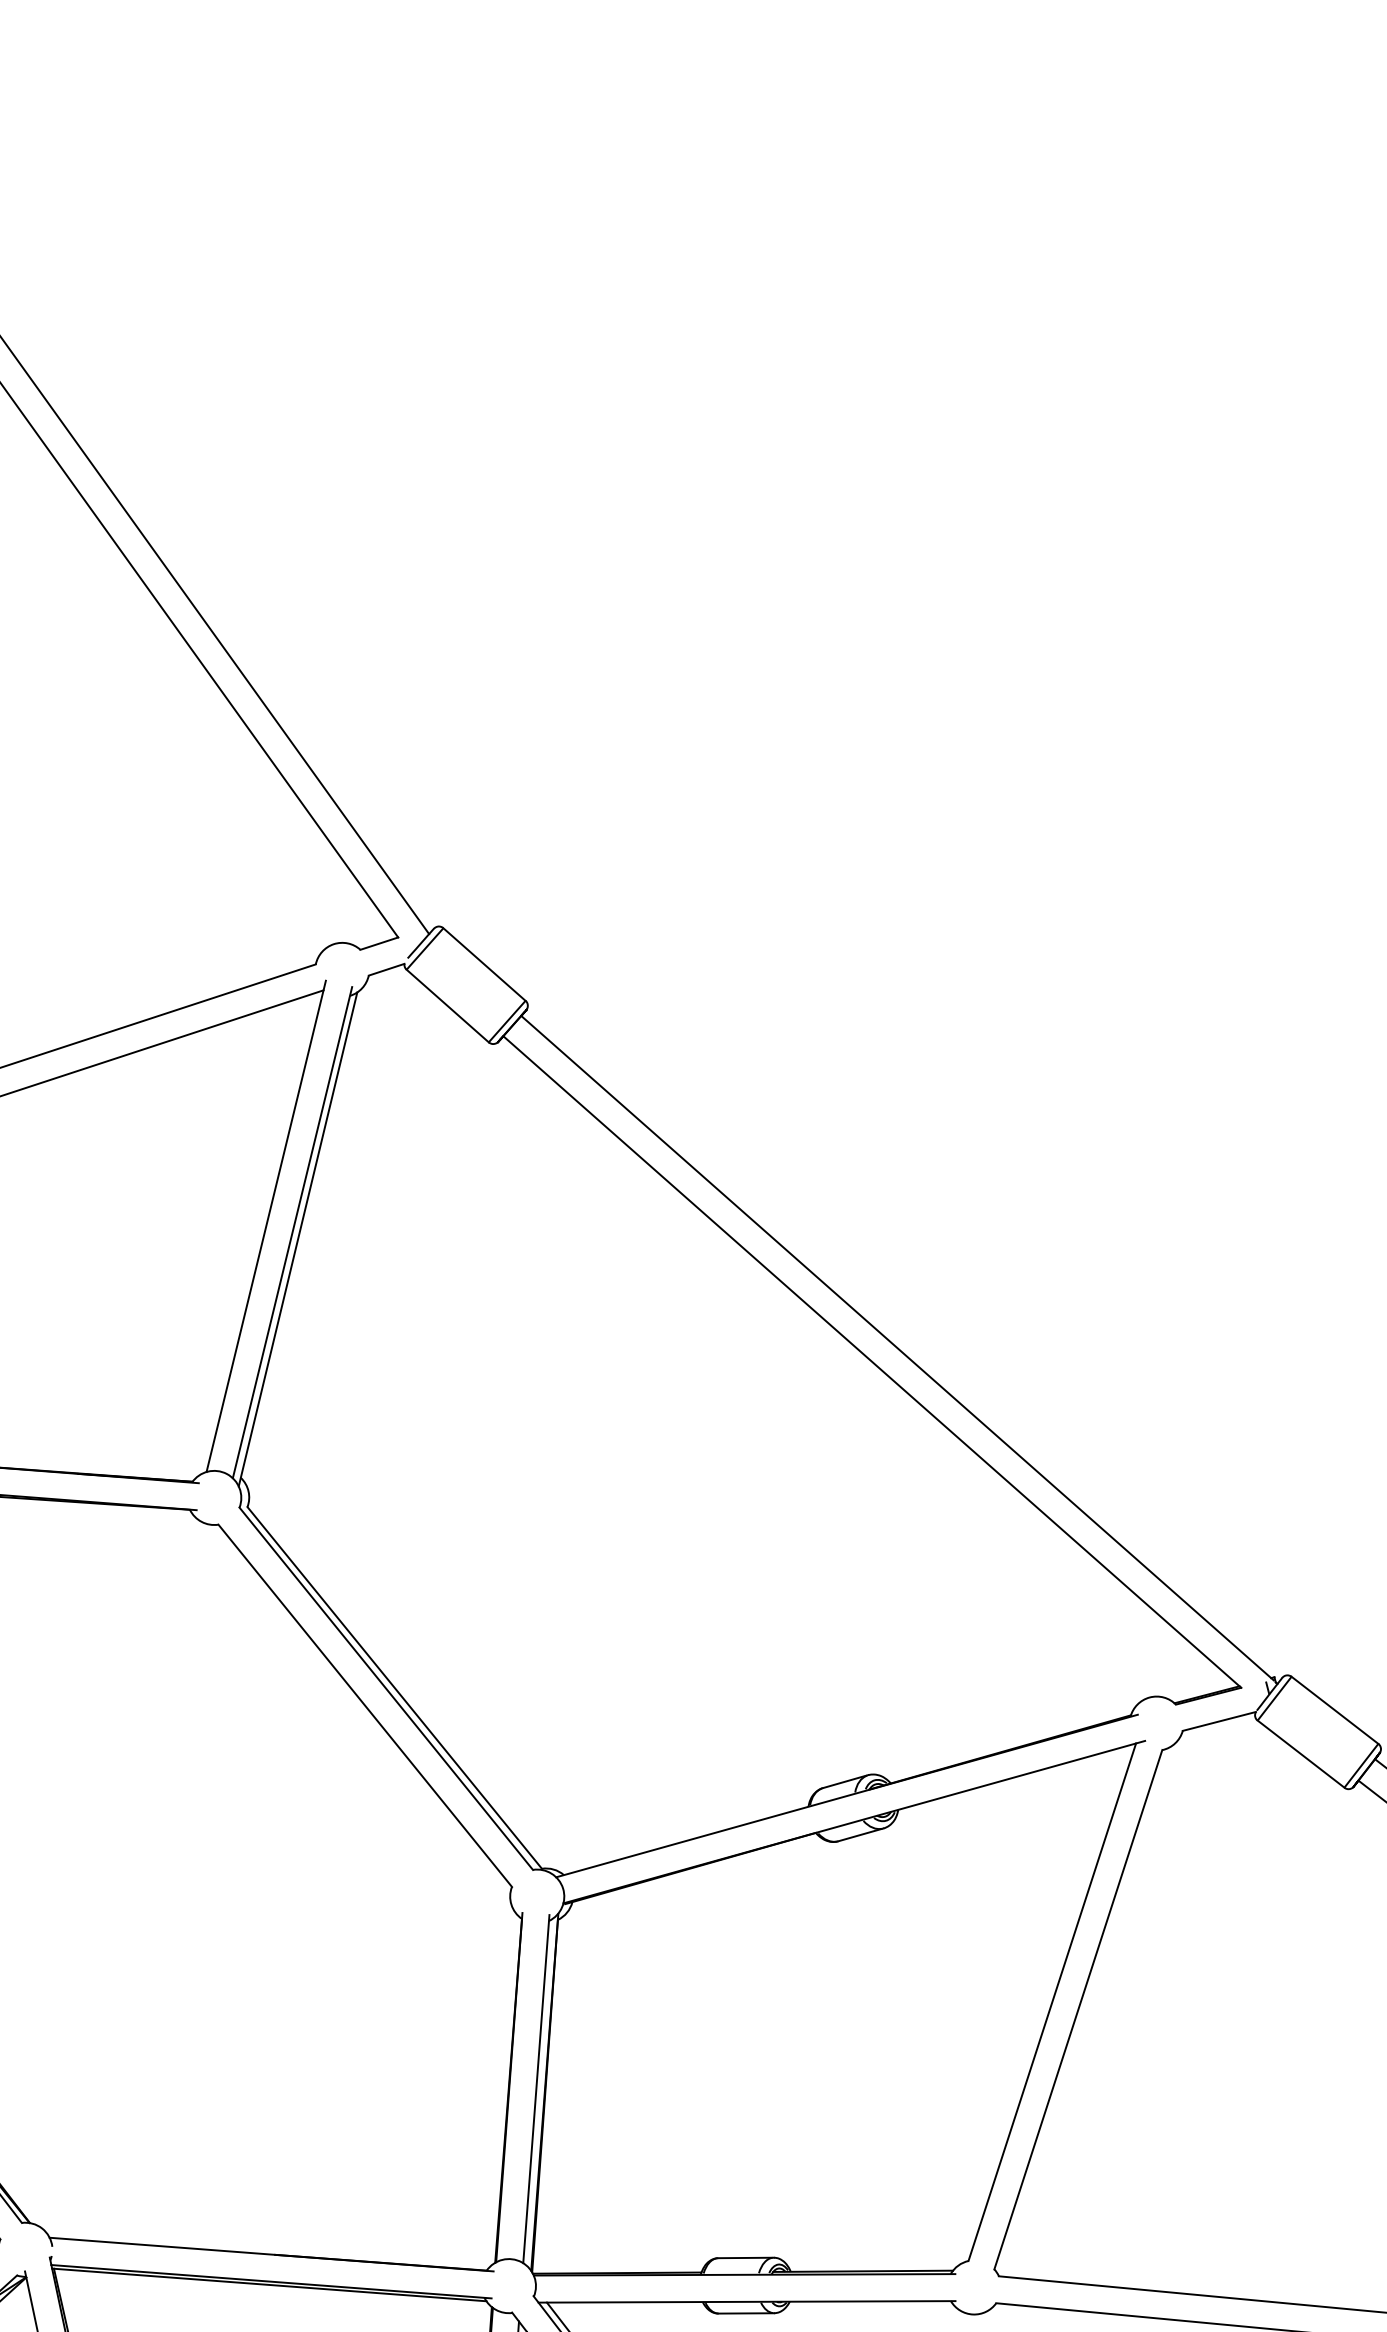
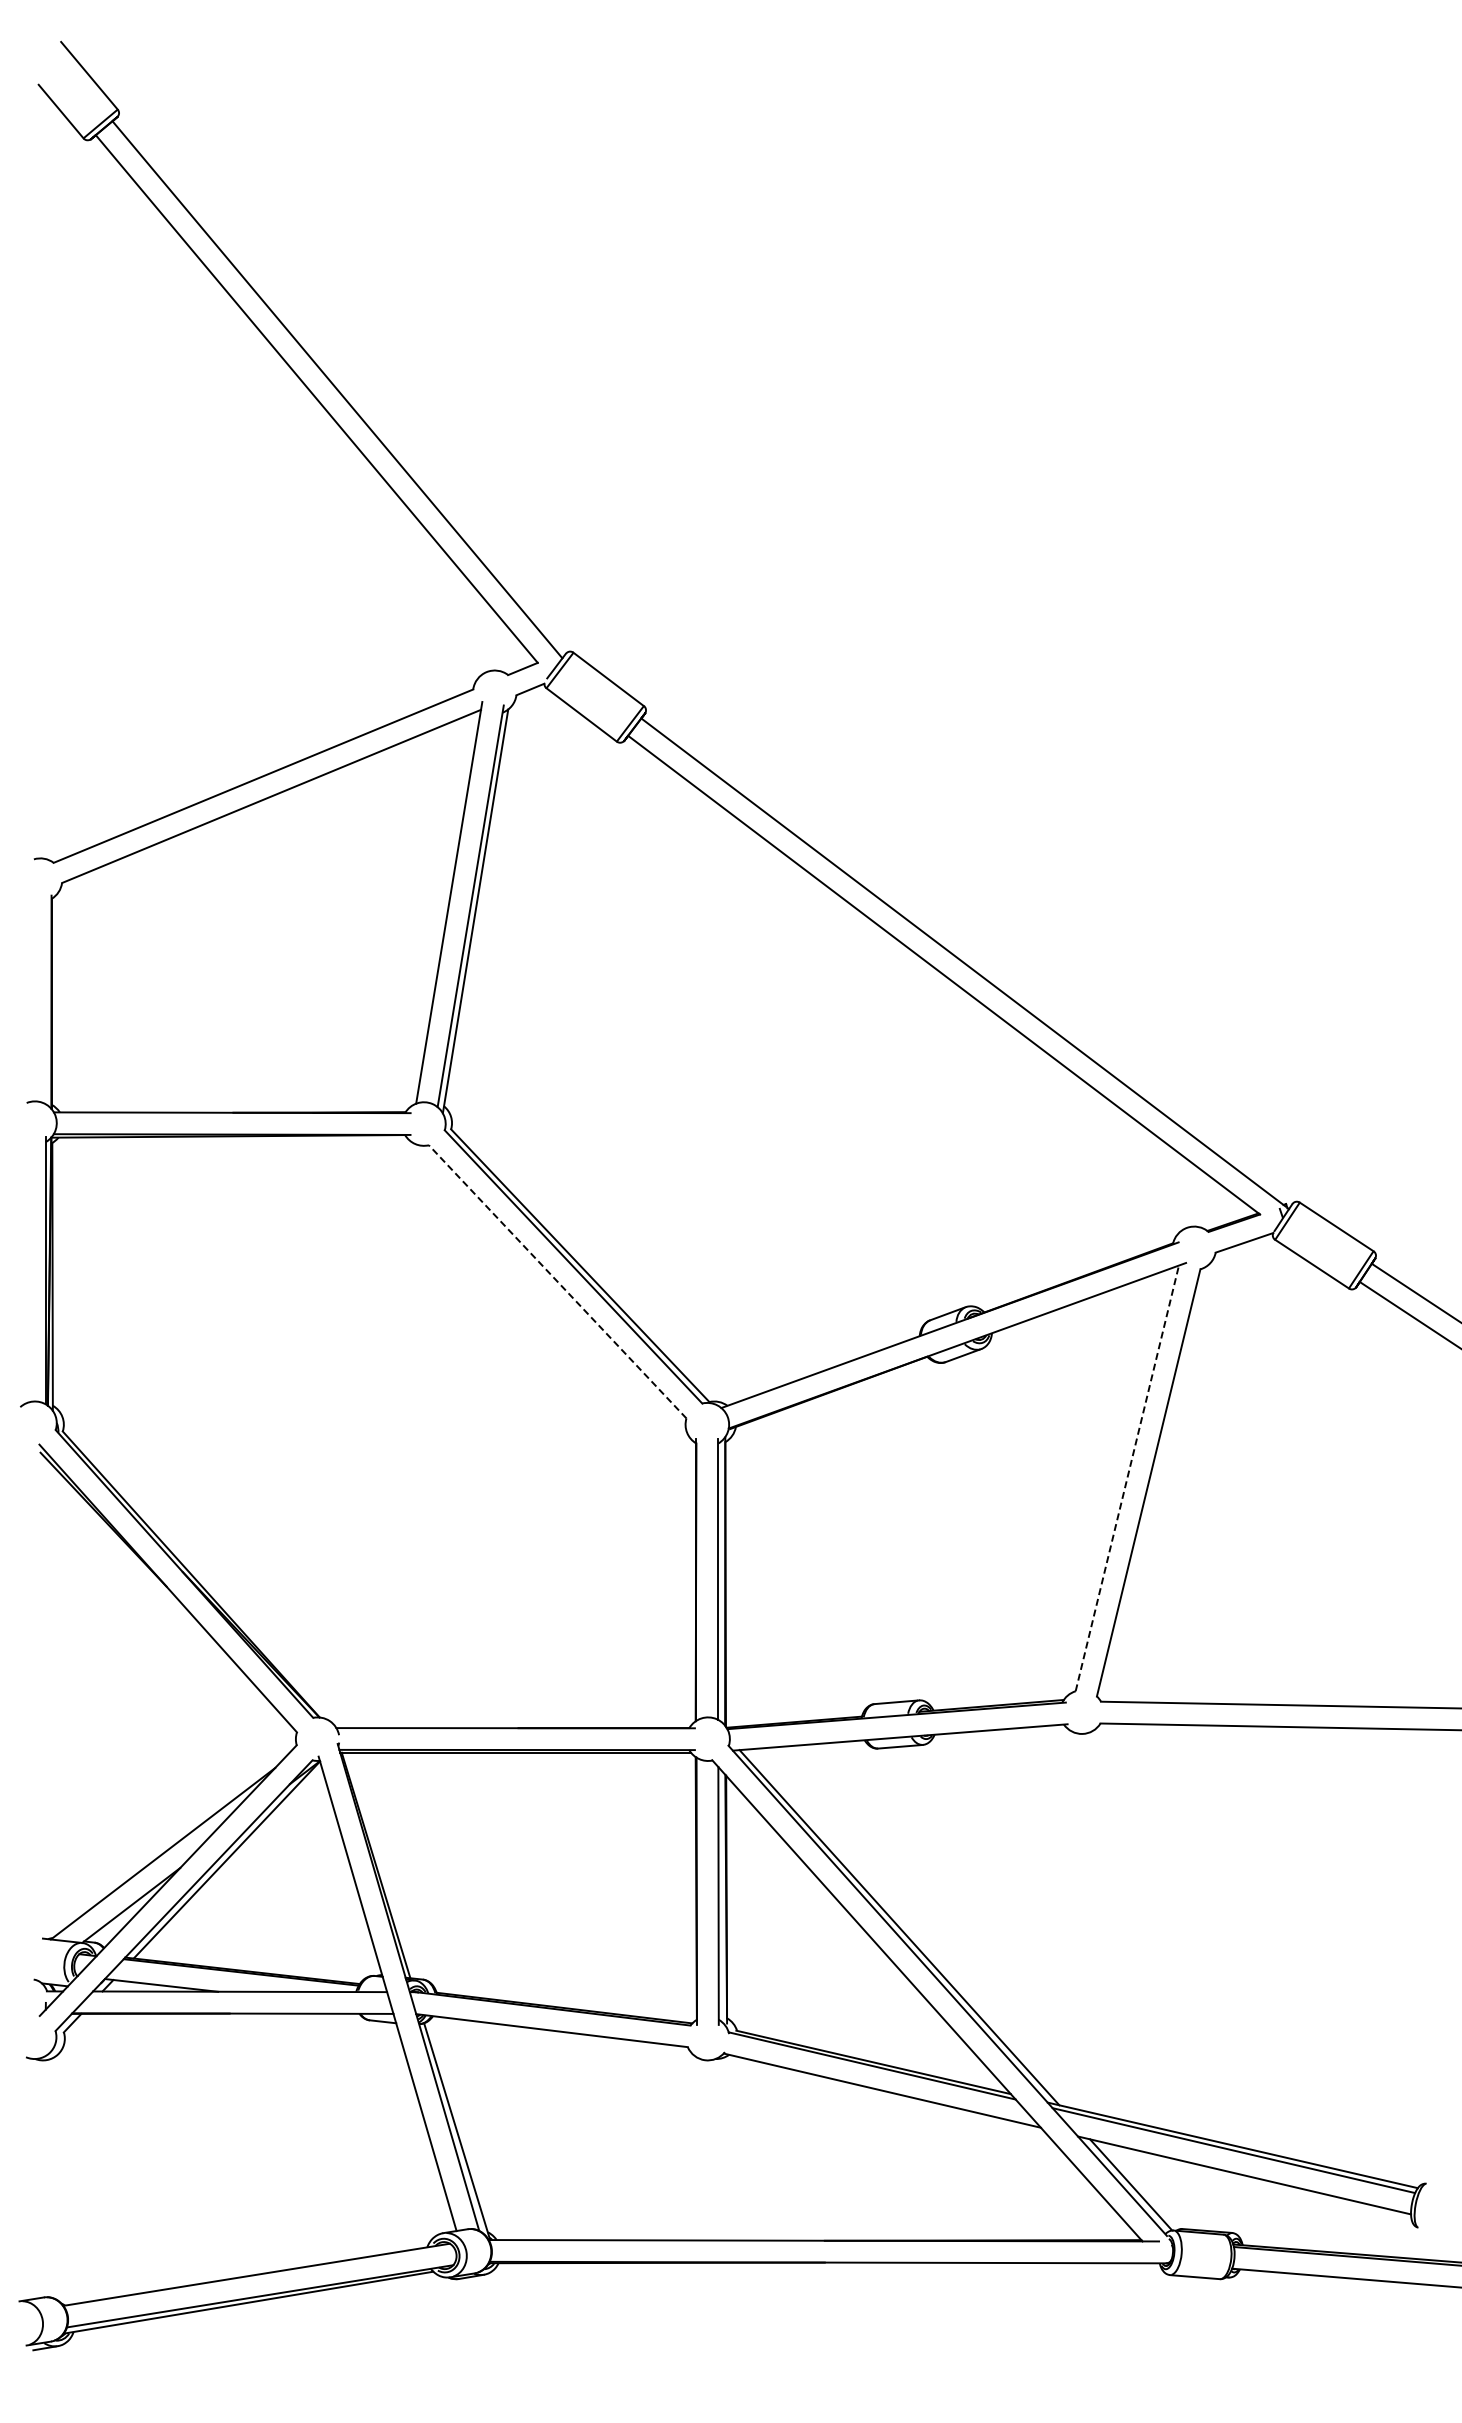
line: (365, 1705) -> (557, 1281), solid -> dashed
line: (1052, 2001) -> (1127, 1477), solid -> dashed

